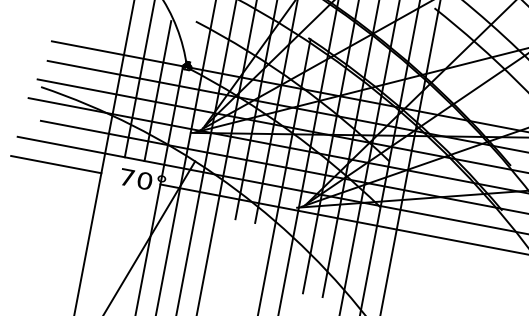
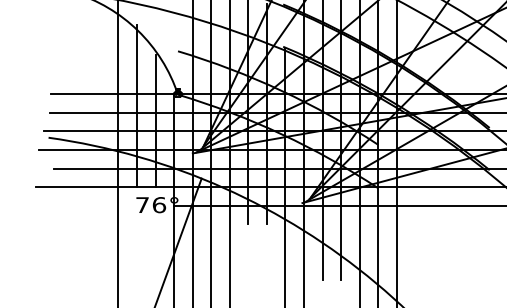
line: (55, 164) -> (75, 205), removed
text: (145, 180) -> (159, 204), 70° -> 76°

